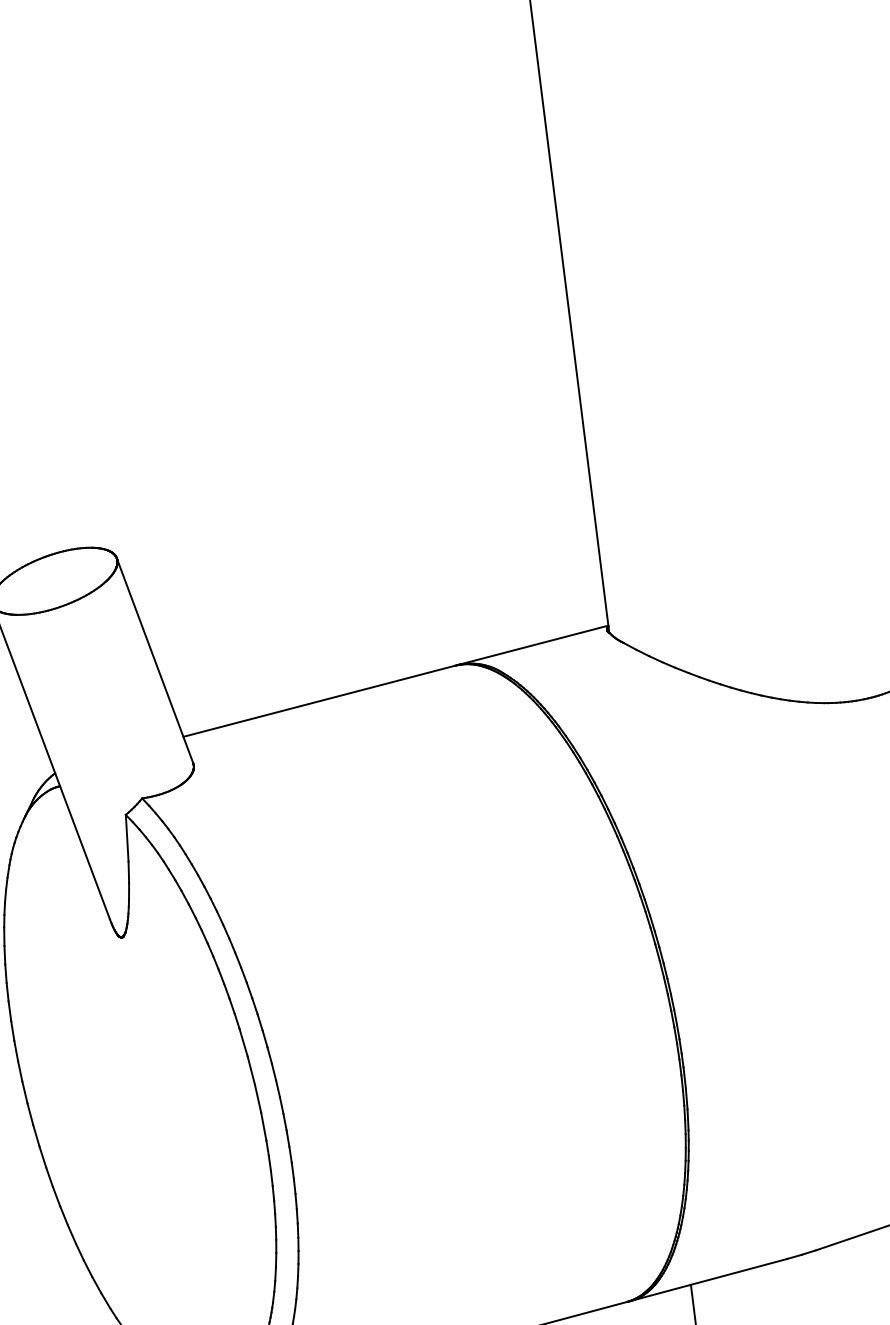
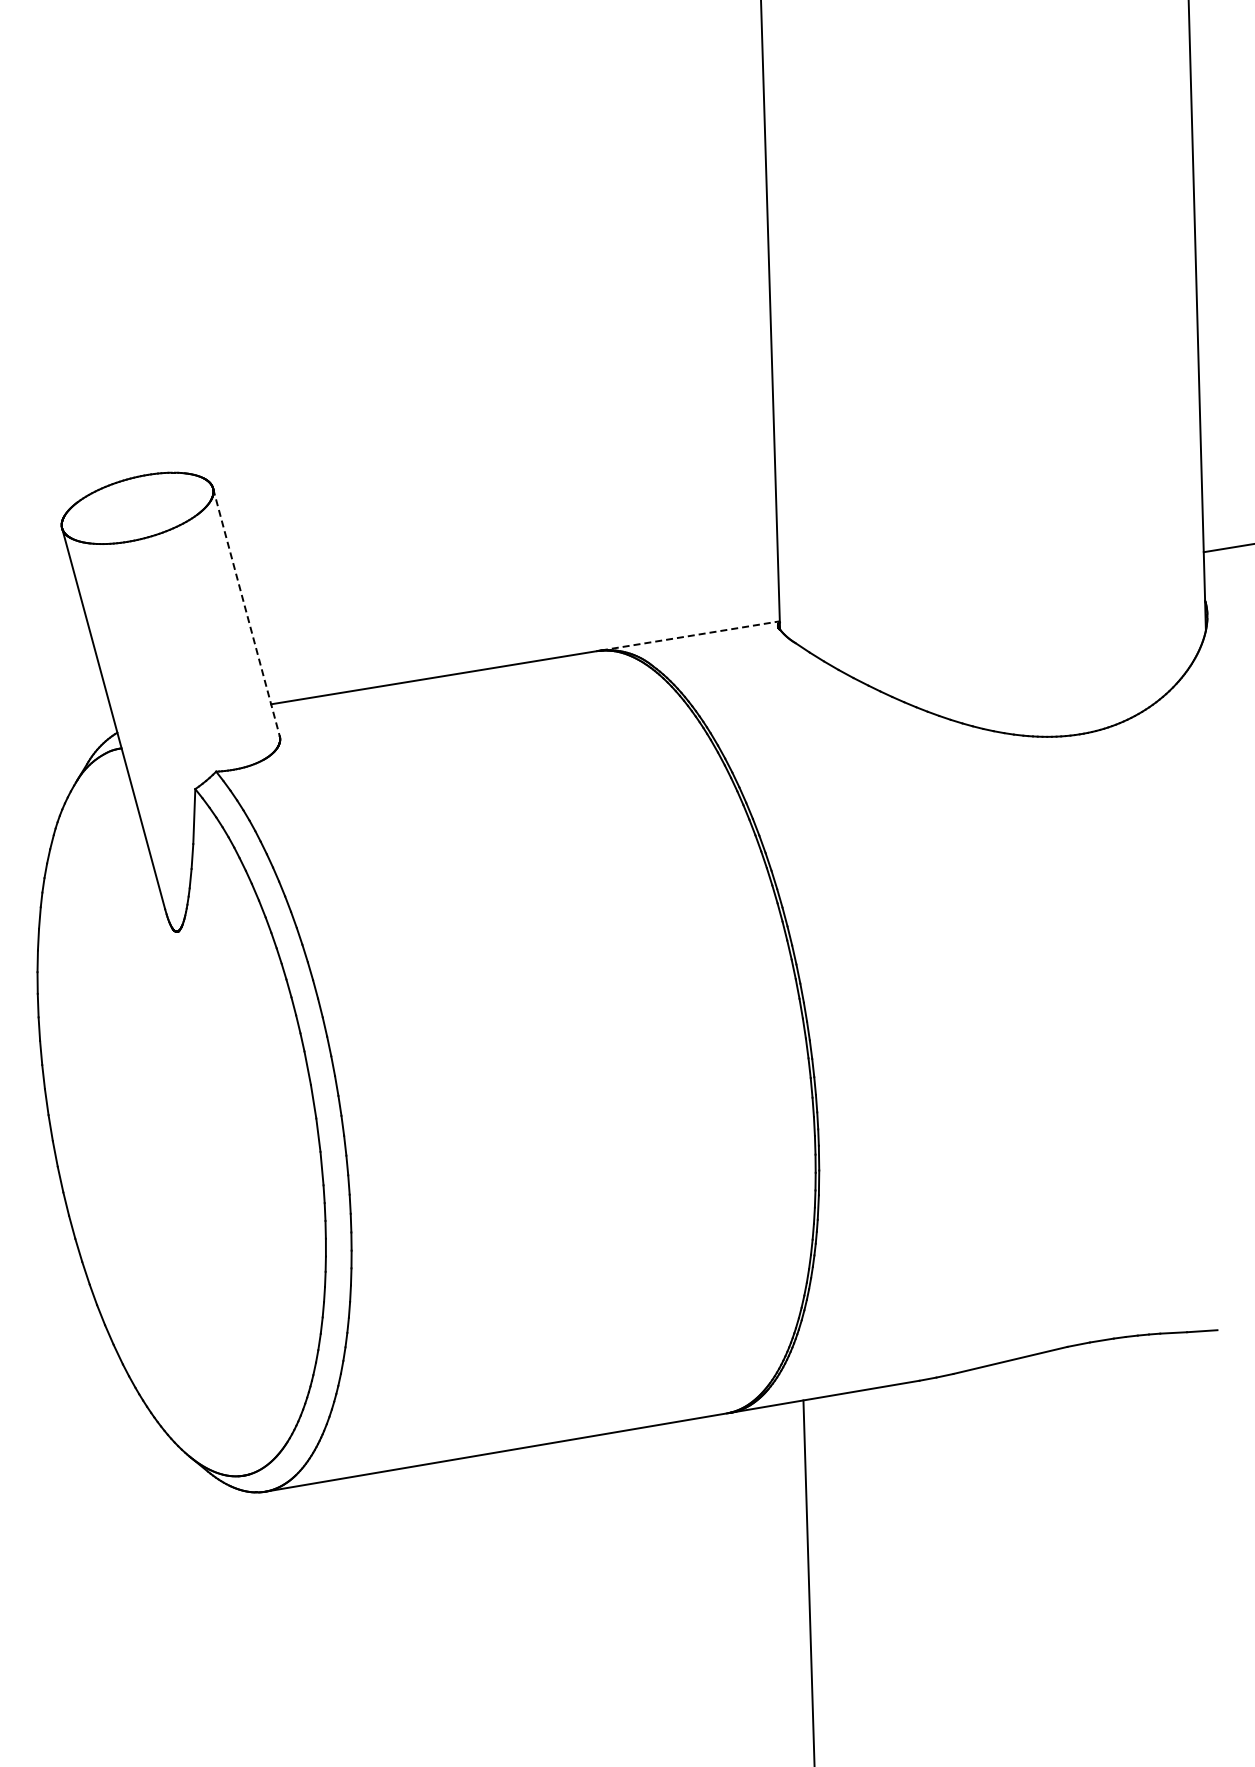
line: (533, 644) -> (690, 635), solid -> dashed
line: (155, 661) -> (246, 613), solid -> dashed

